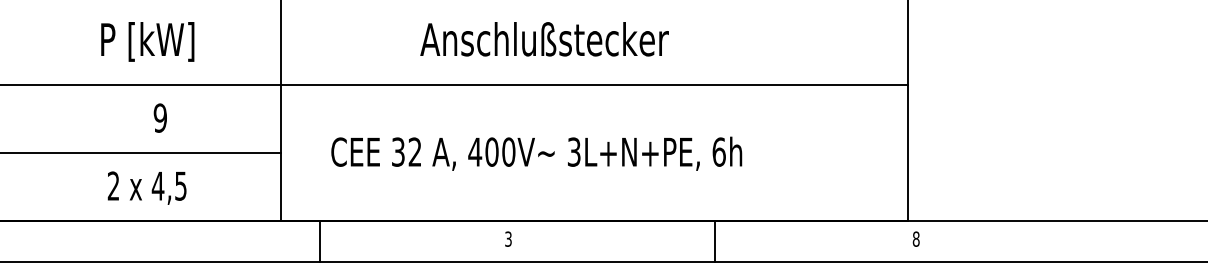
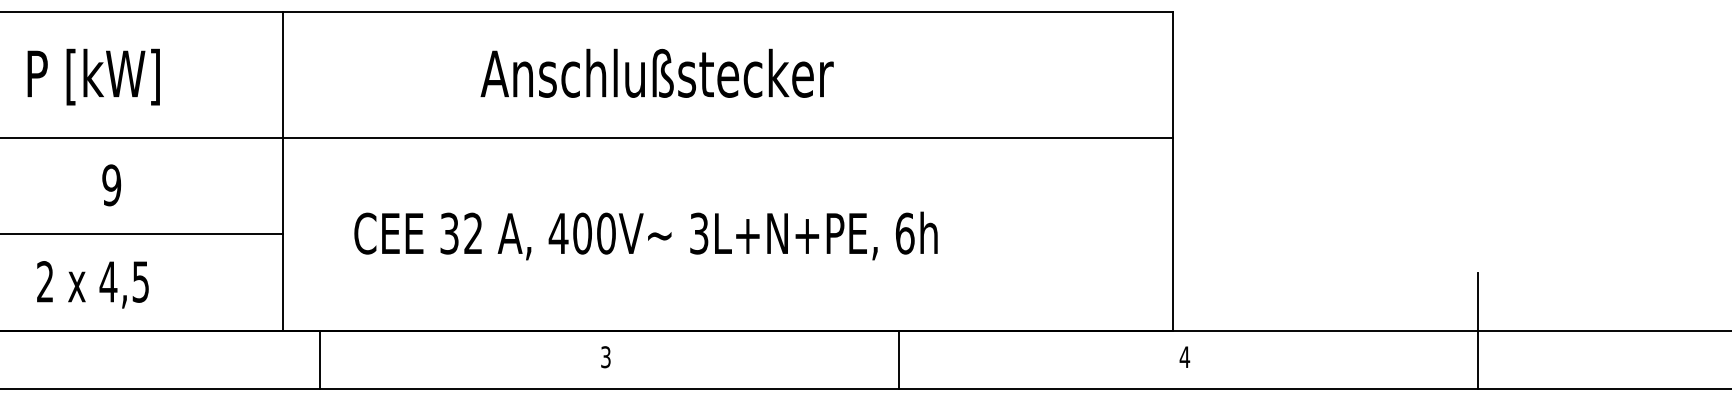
line: (1122, 220) -> (1477, 330), added
text: (915, 239) -> (1184, 357), 8 -> 4
line: (319, 240) -> (319, 359), moved

